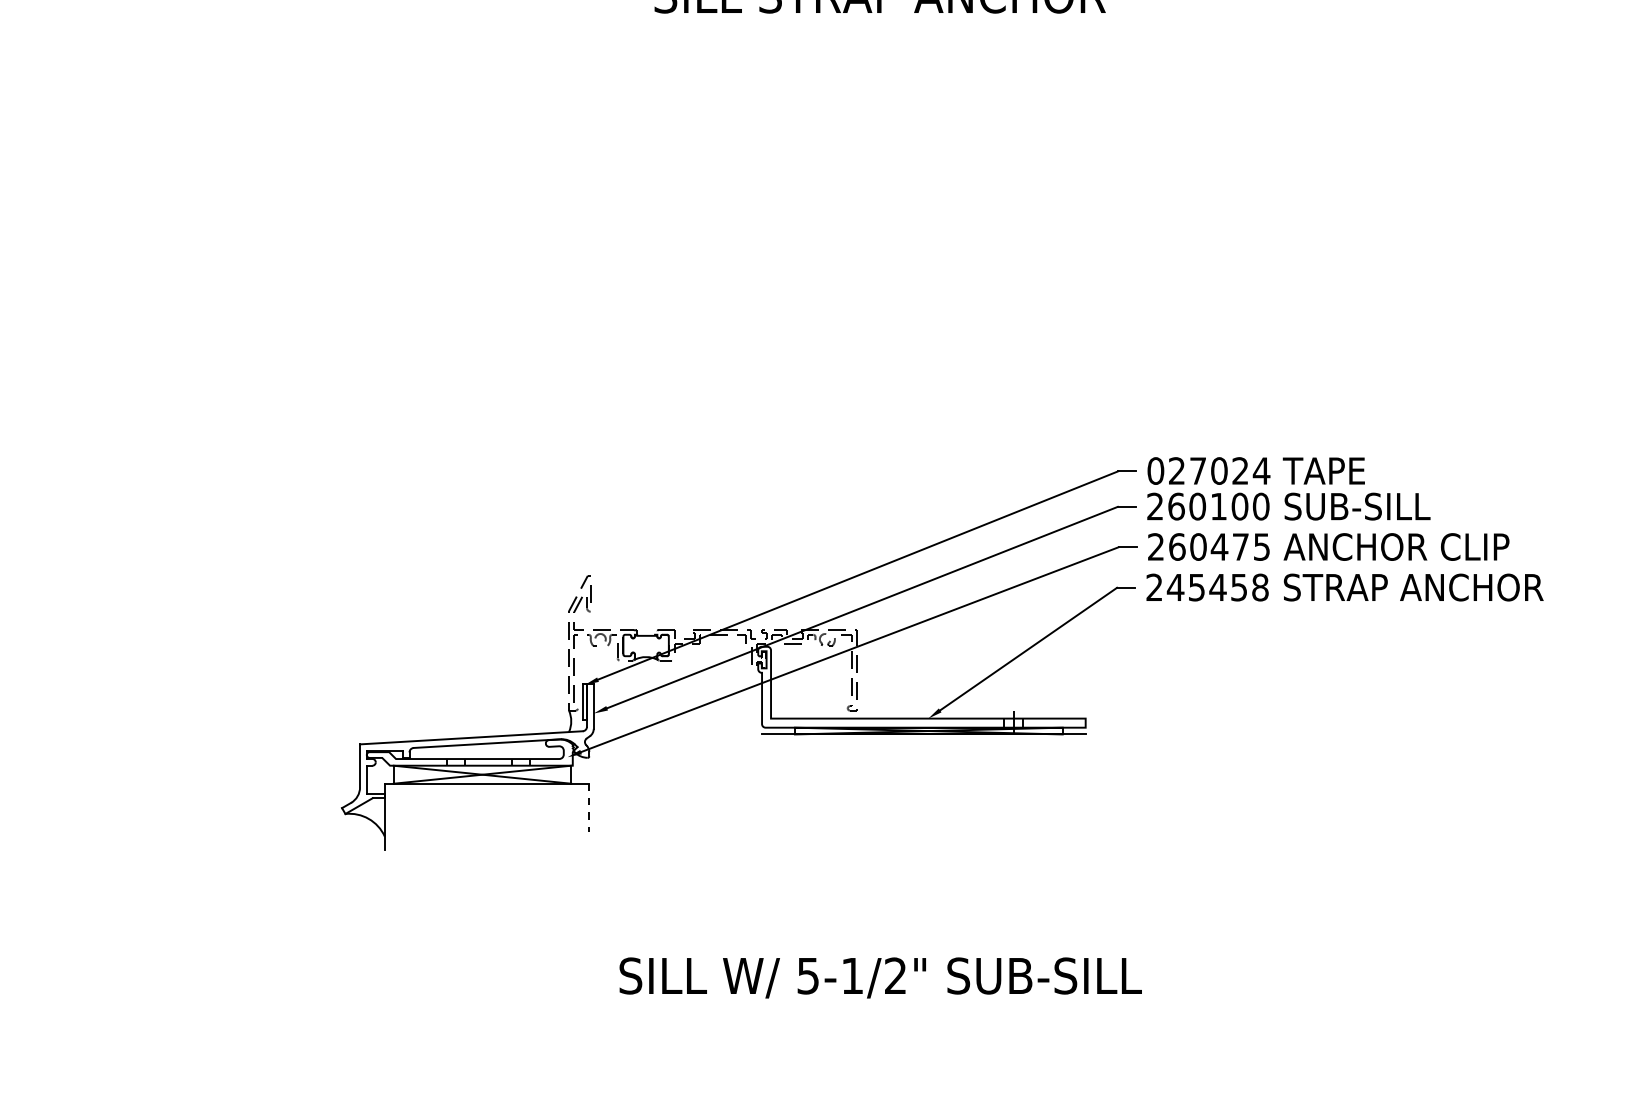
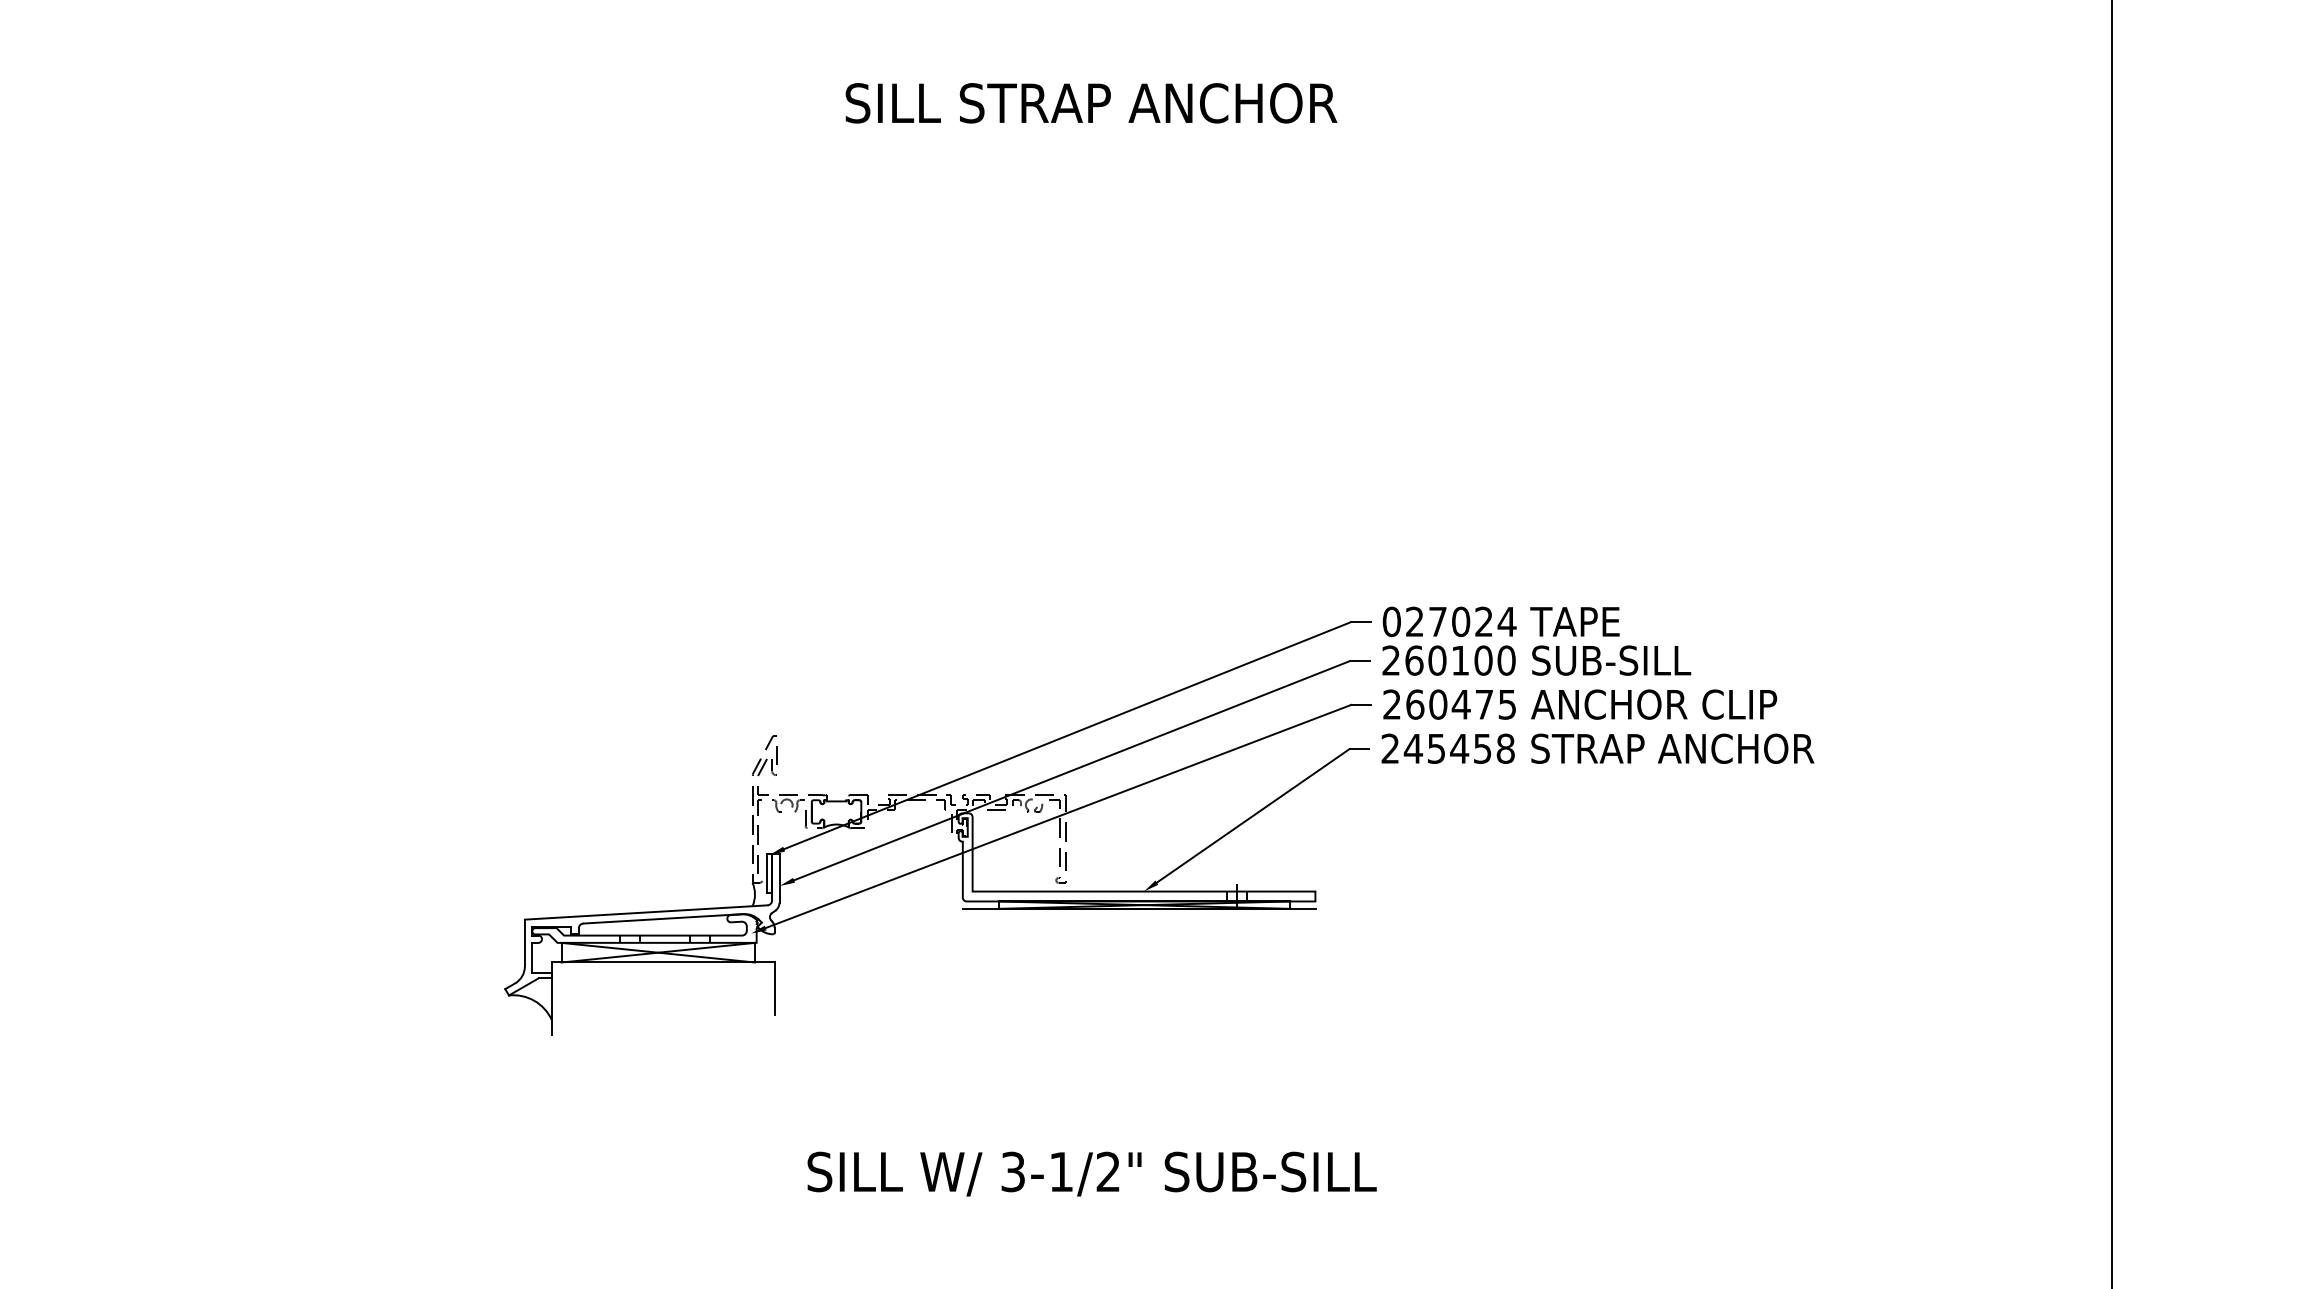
line: (589, 808) -> (774, 989), dashed -> solid
text: (808, 975) -> (1013, 1171), 5-1/2" -> 3-1/2"

